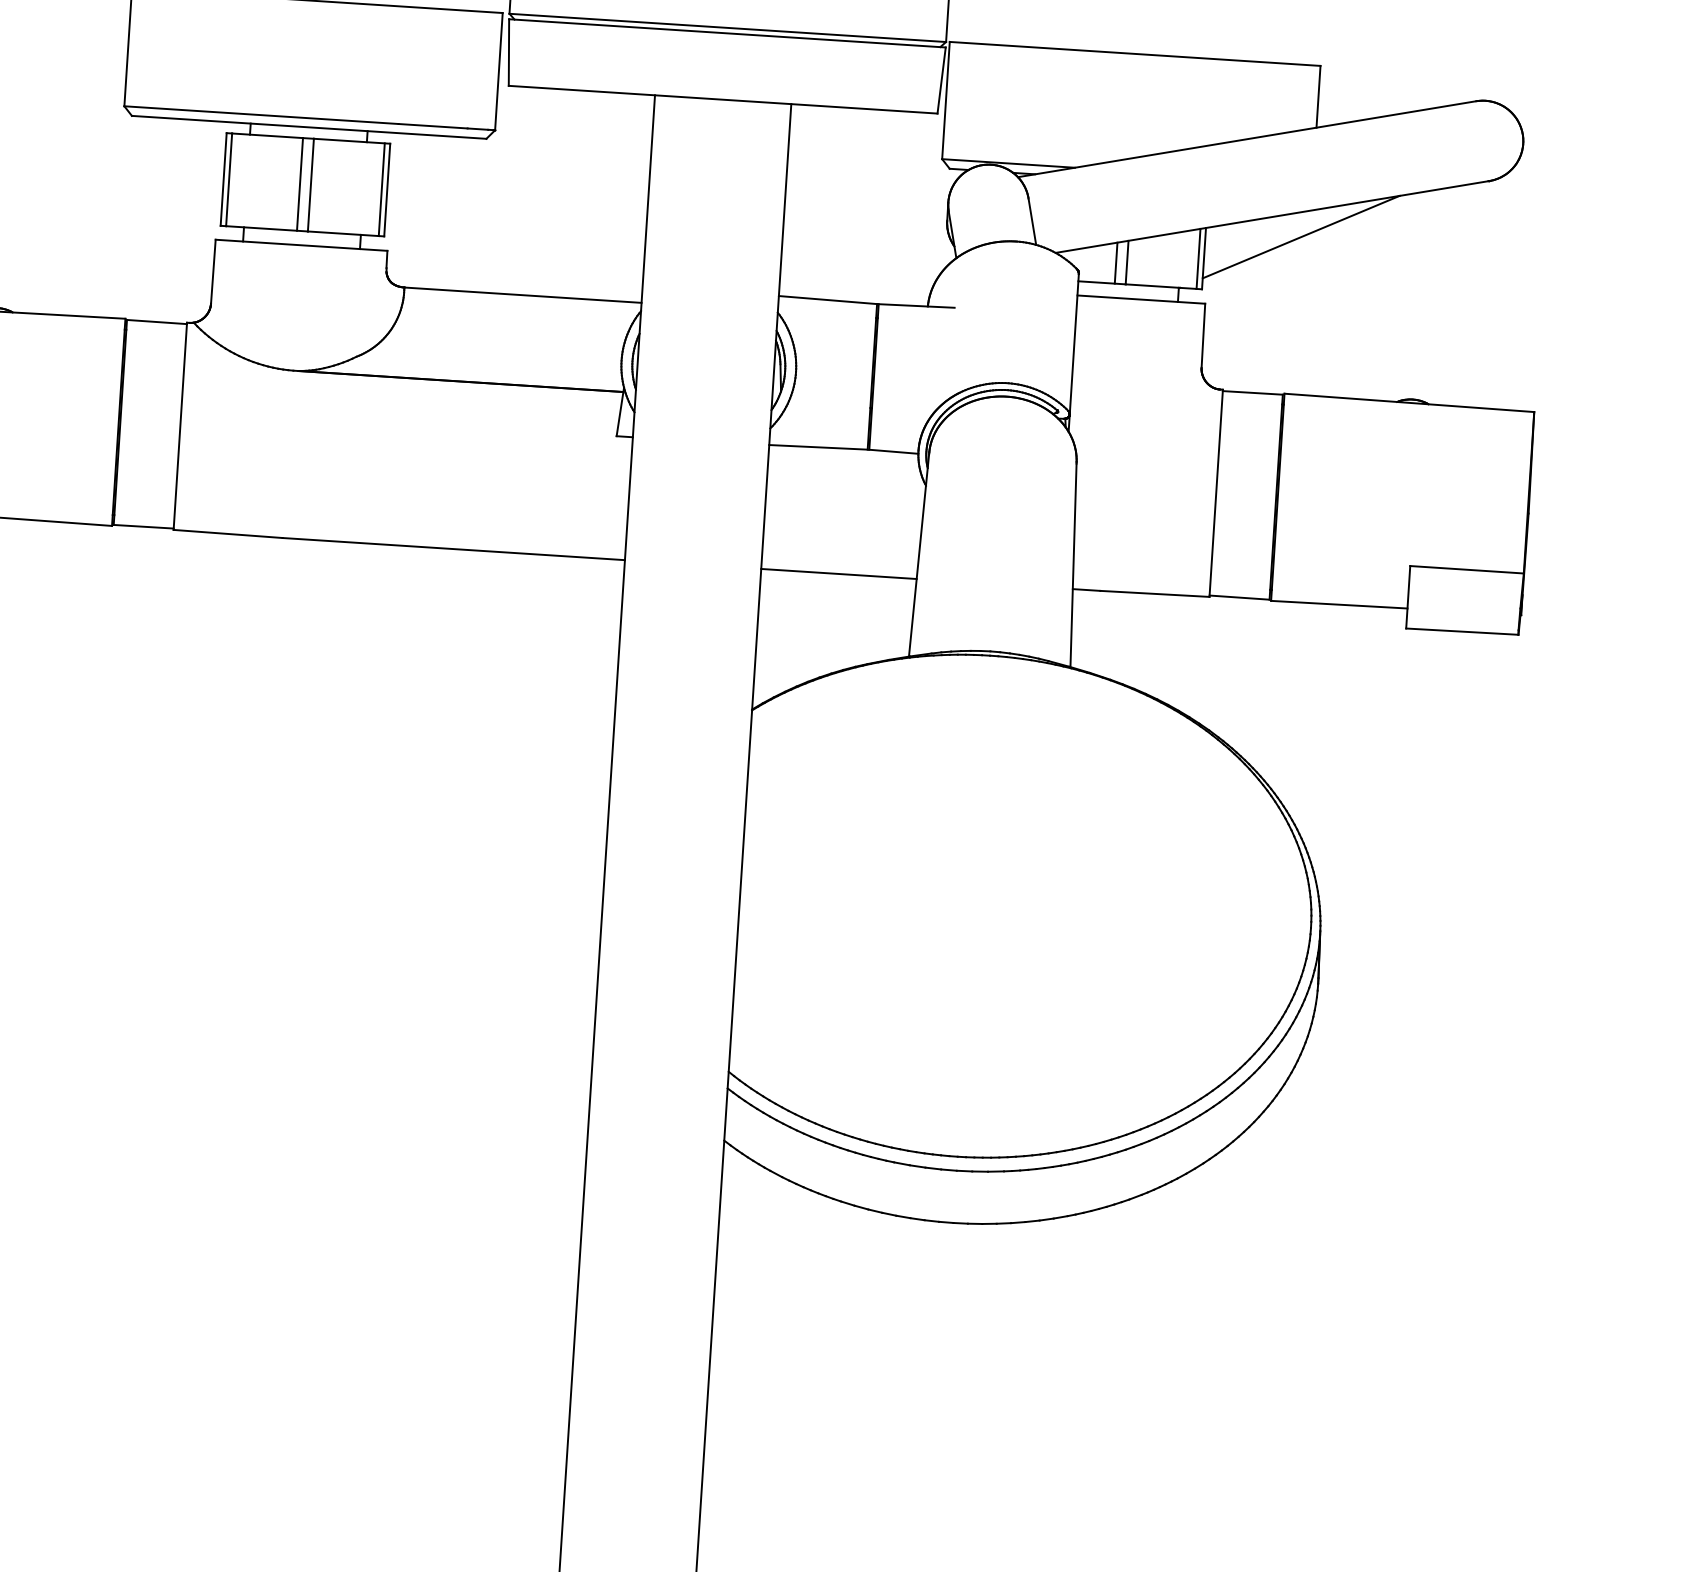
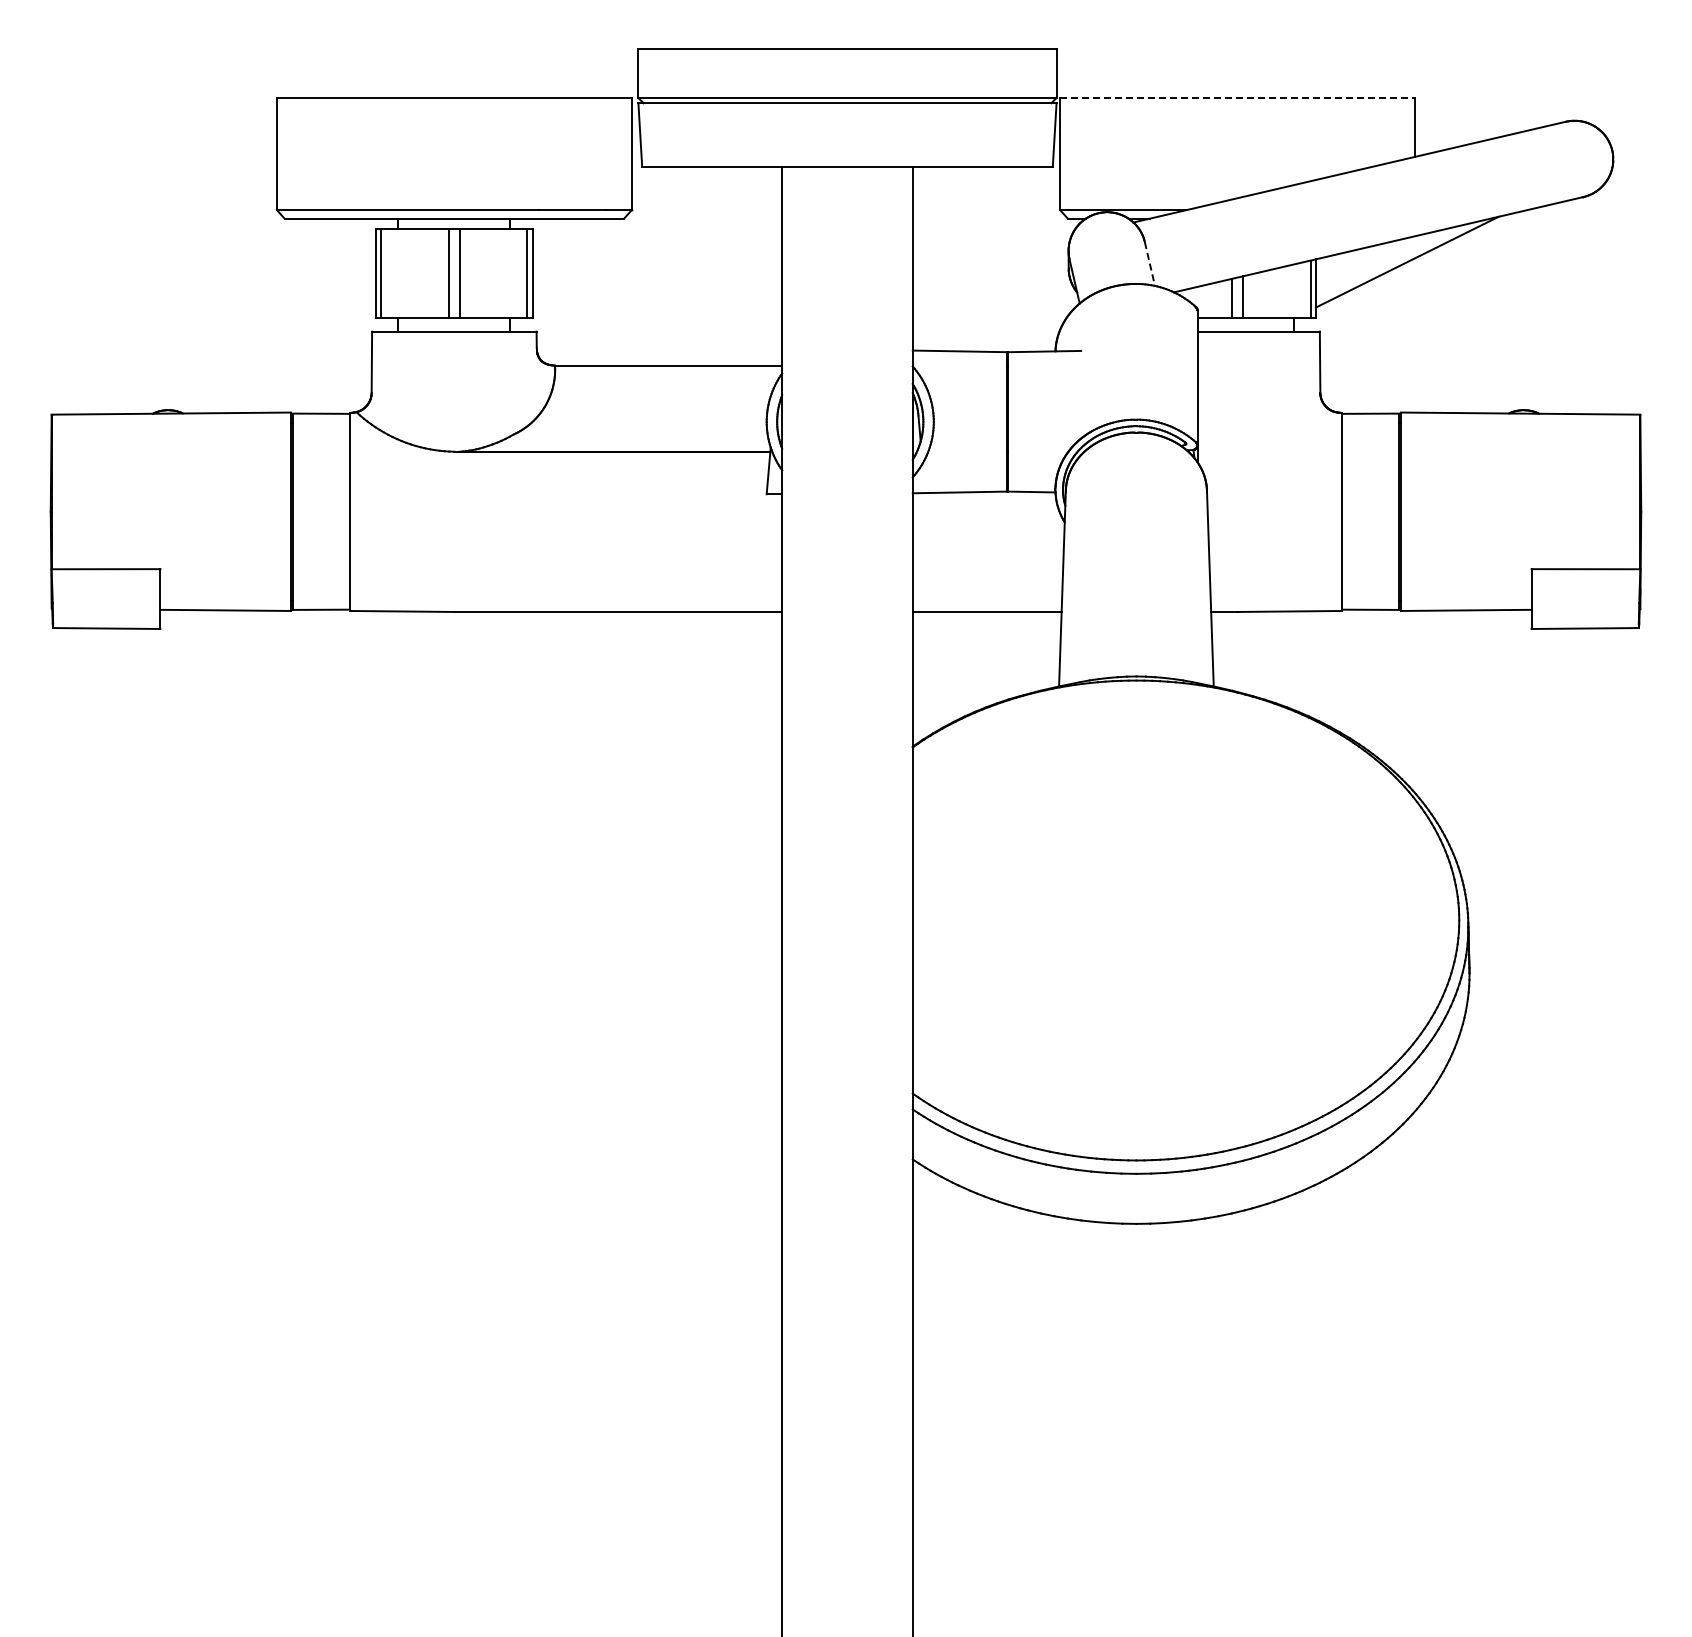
line: (1135, 53) -> (1237, 97), solid -> dashed
line: (1032, 222) -> (1150, 264), solid -> dashed

